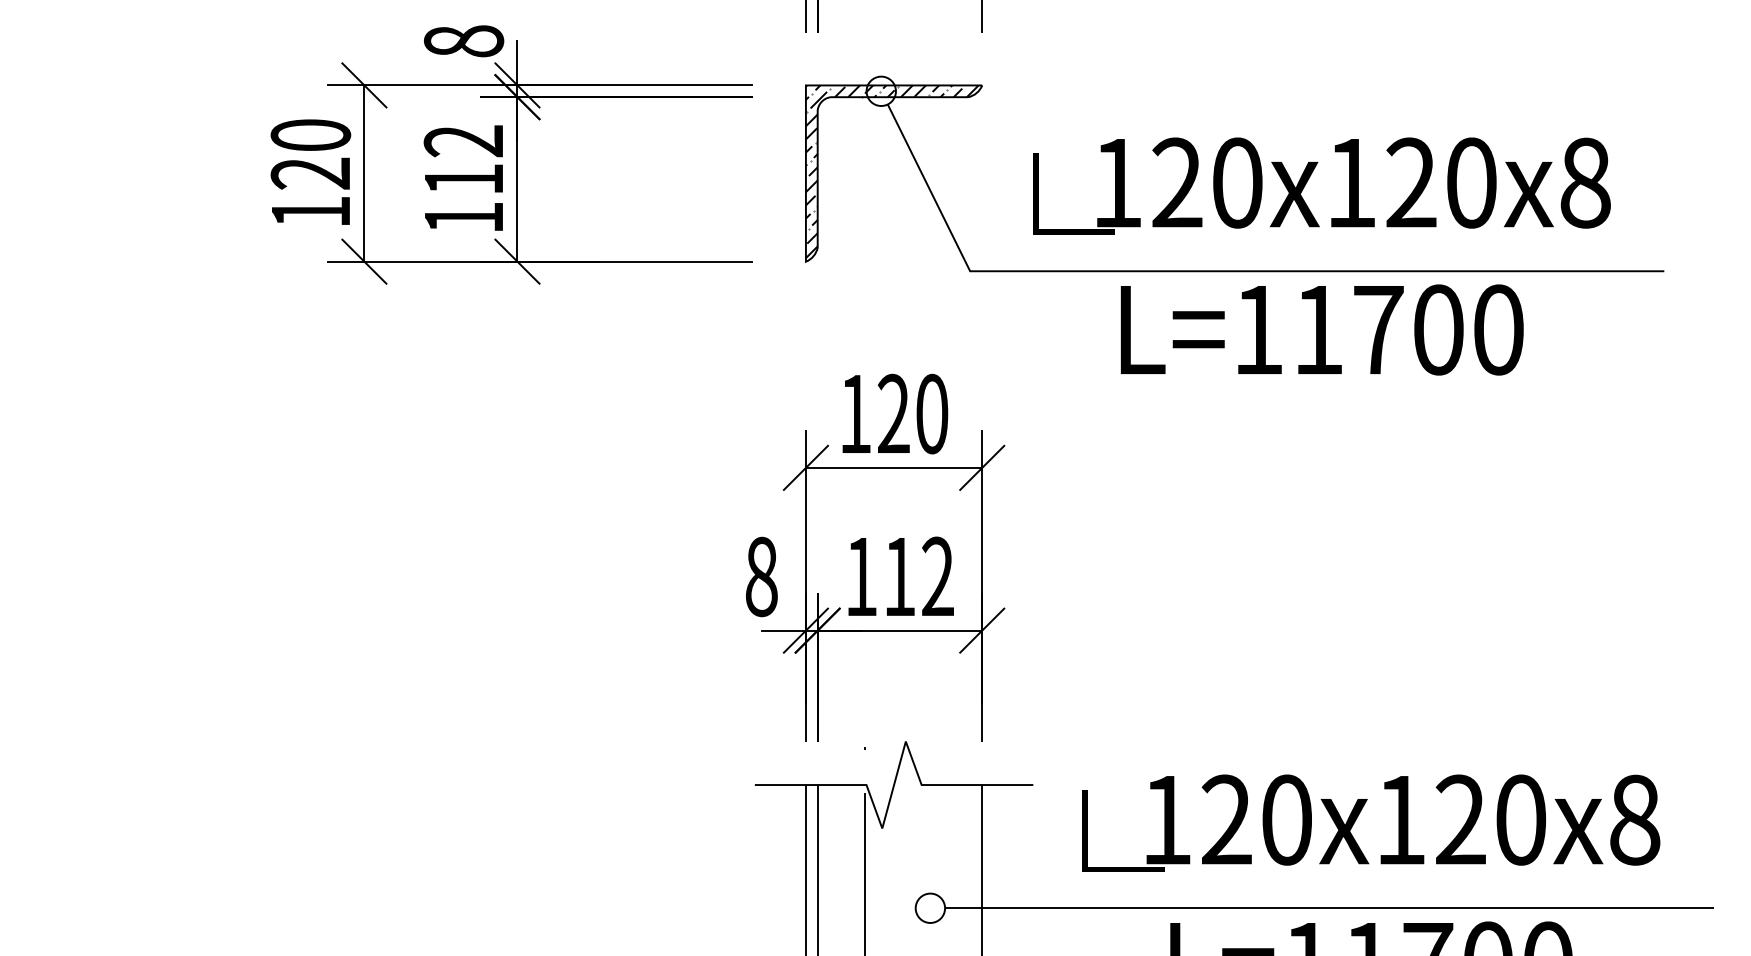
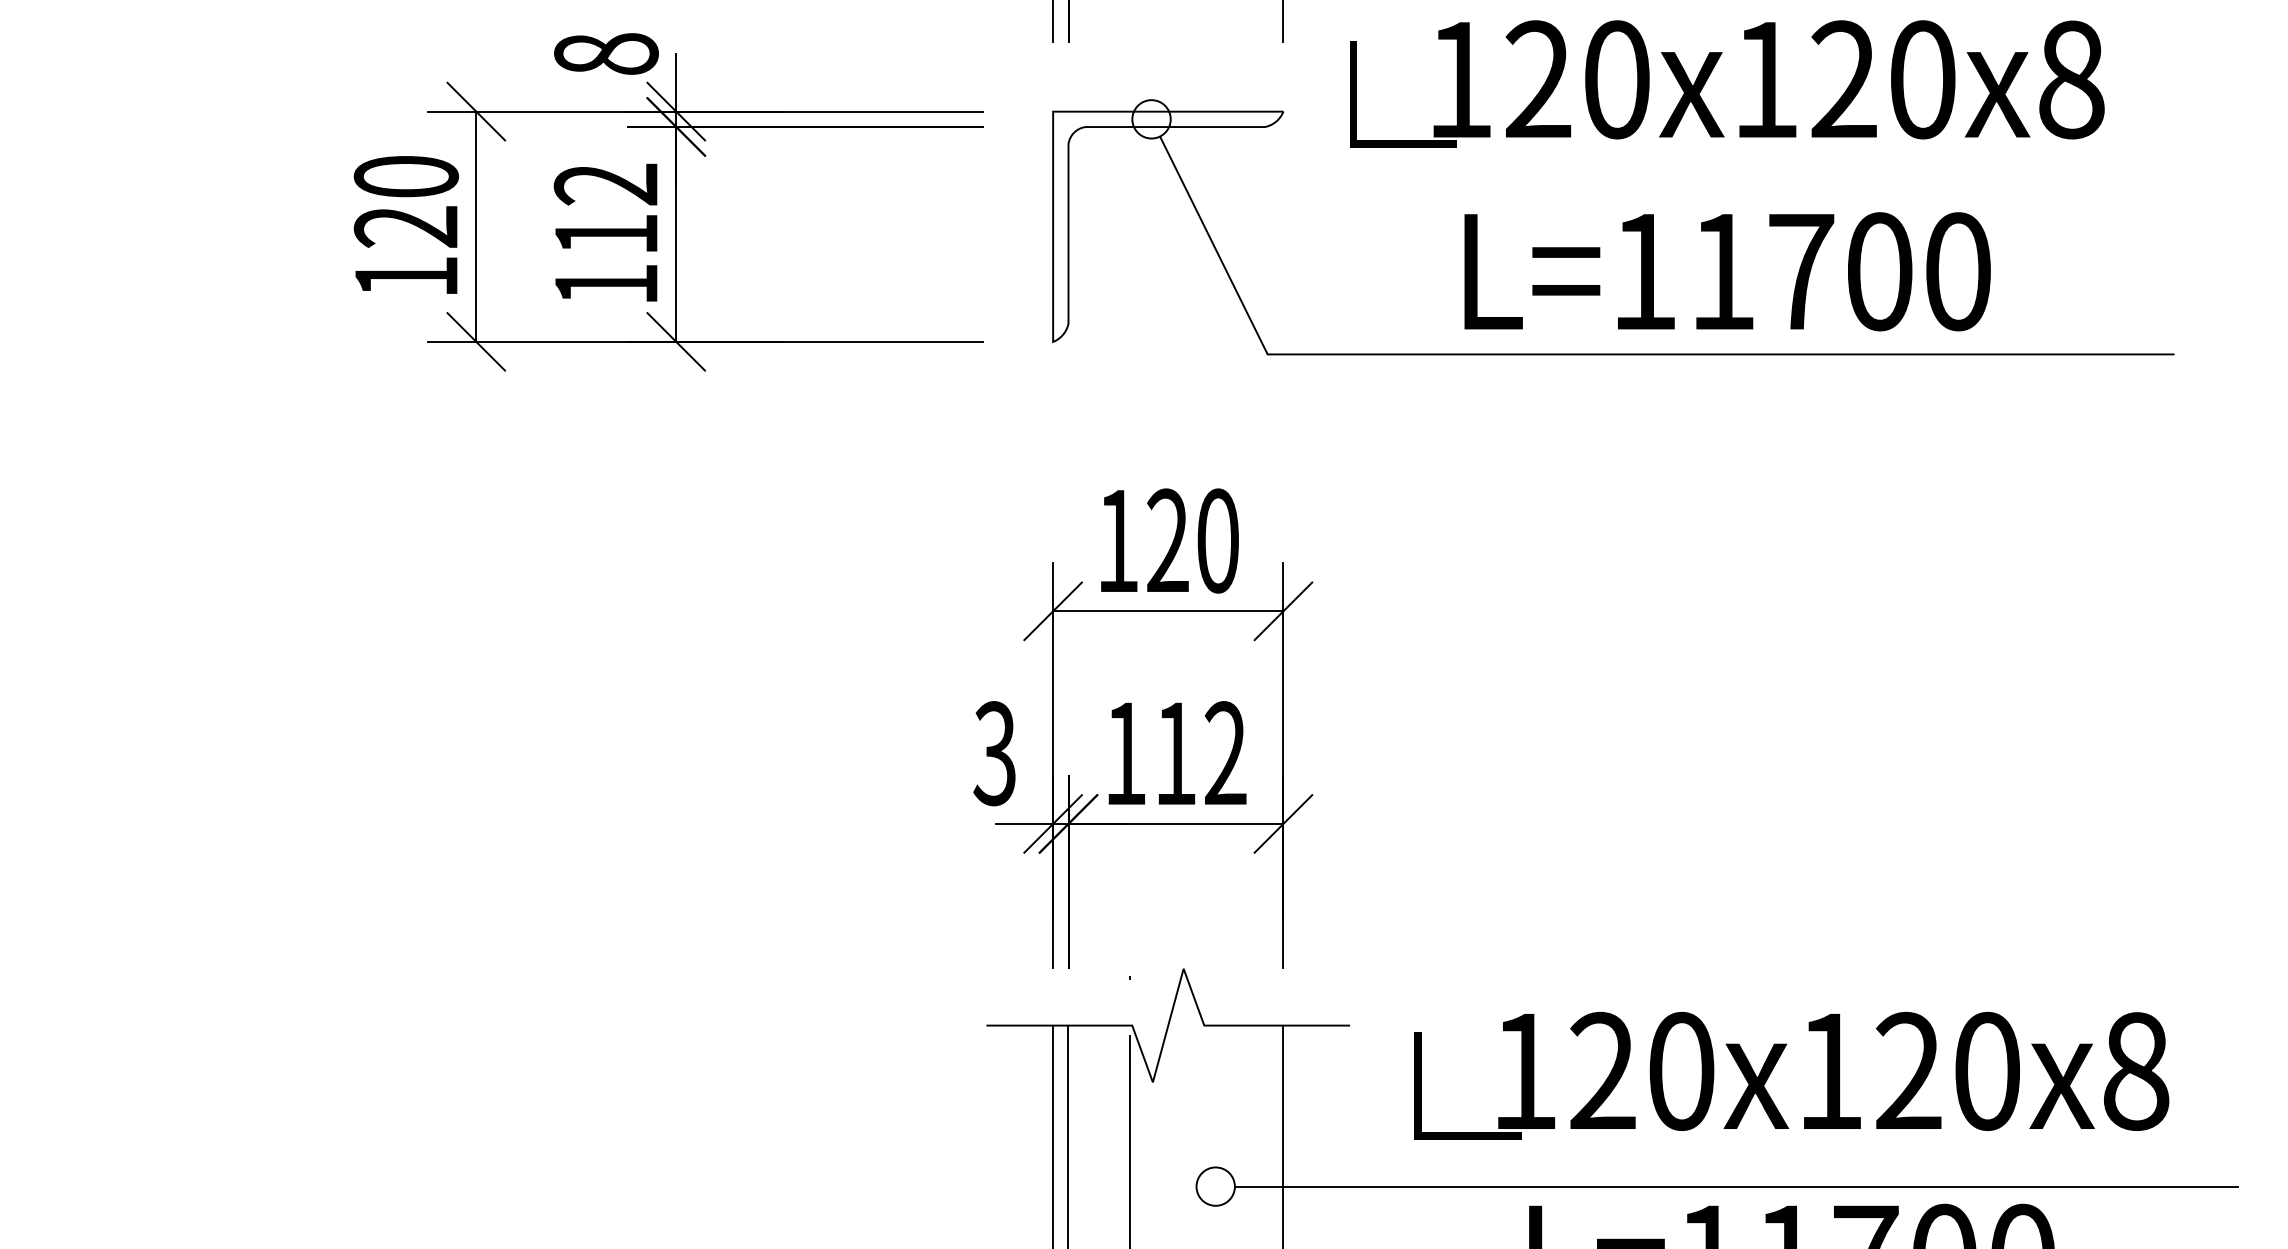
hatch: (891, 171) -> (1164, 224), removed
text: (1321, 256) -> (1726, 175), moved
text: (760, 576) -> (993, 753), 8 -> 3

